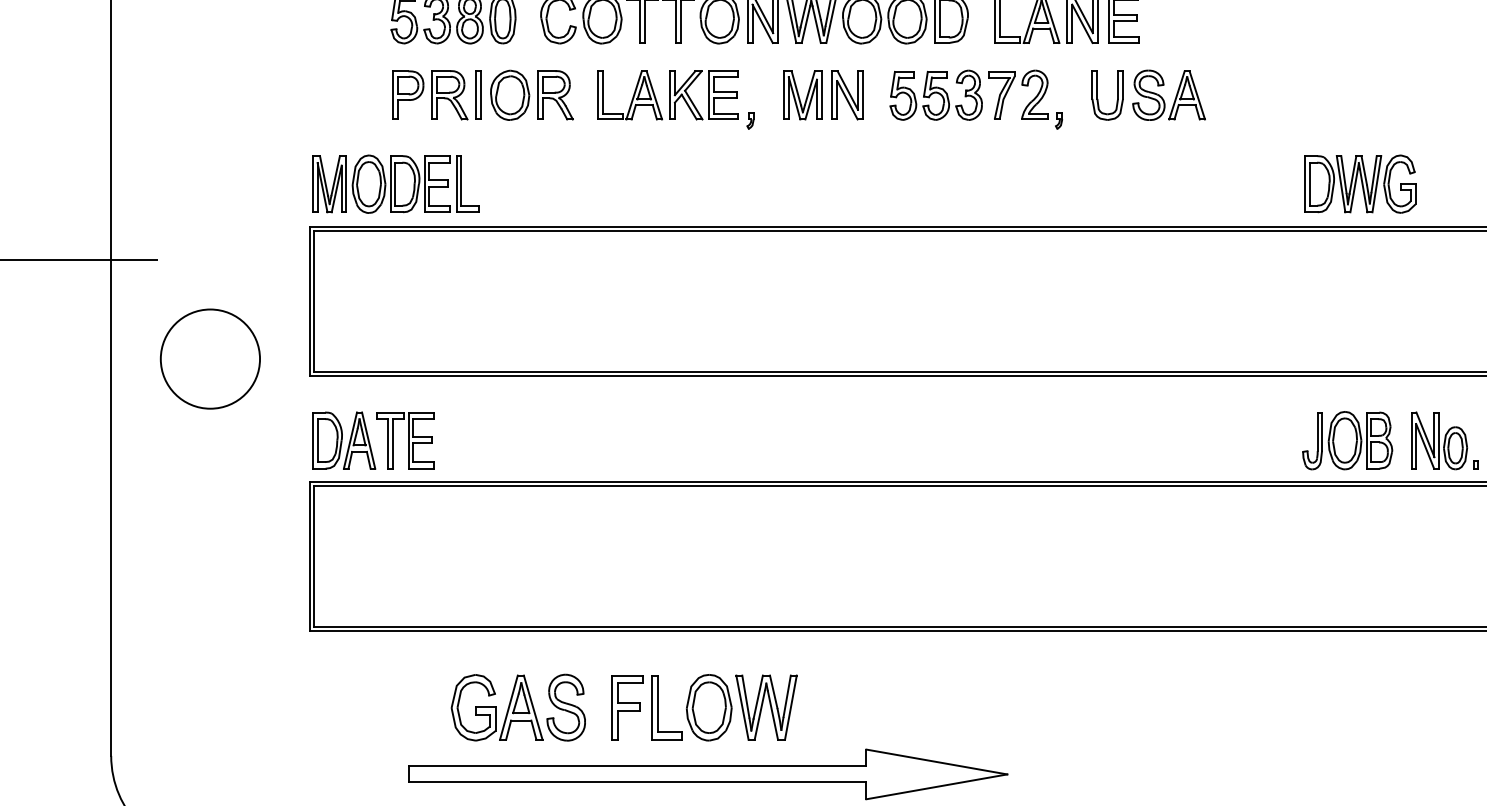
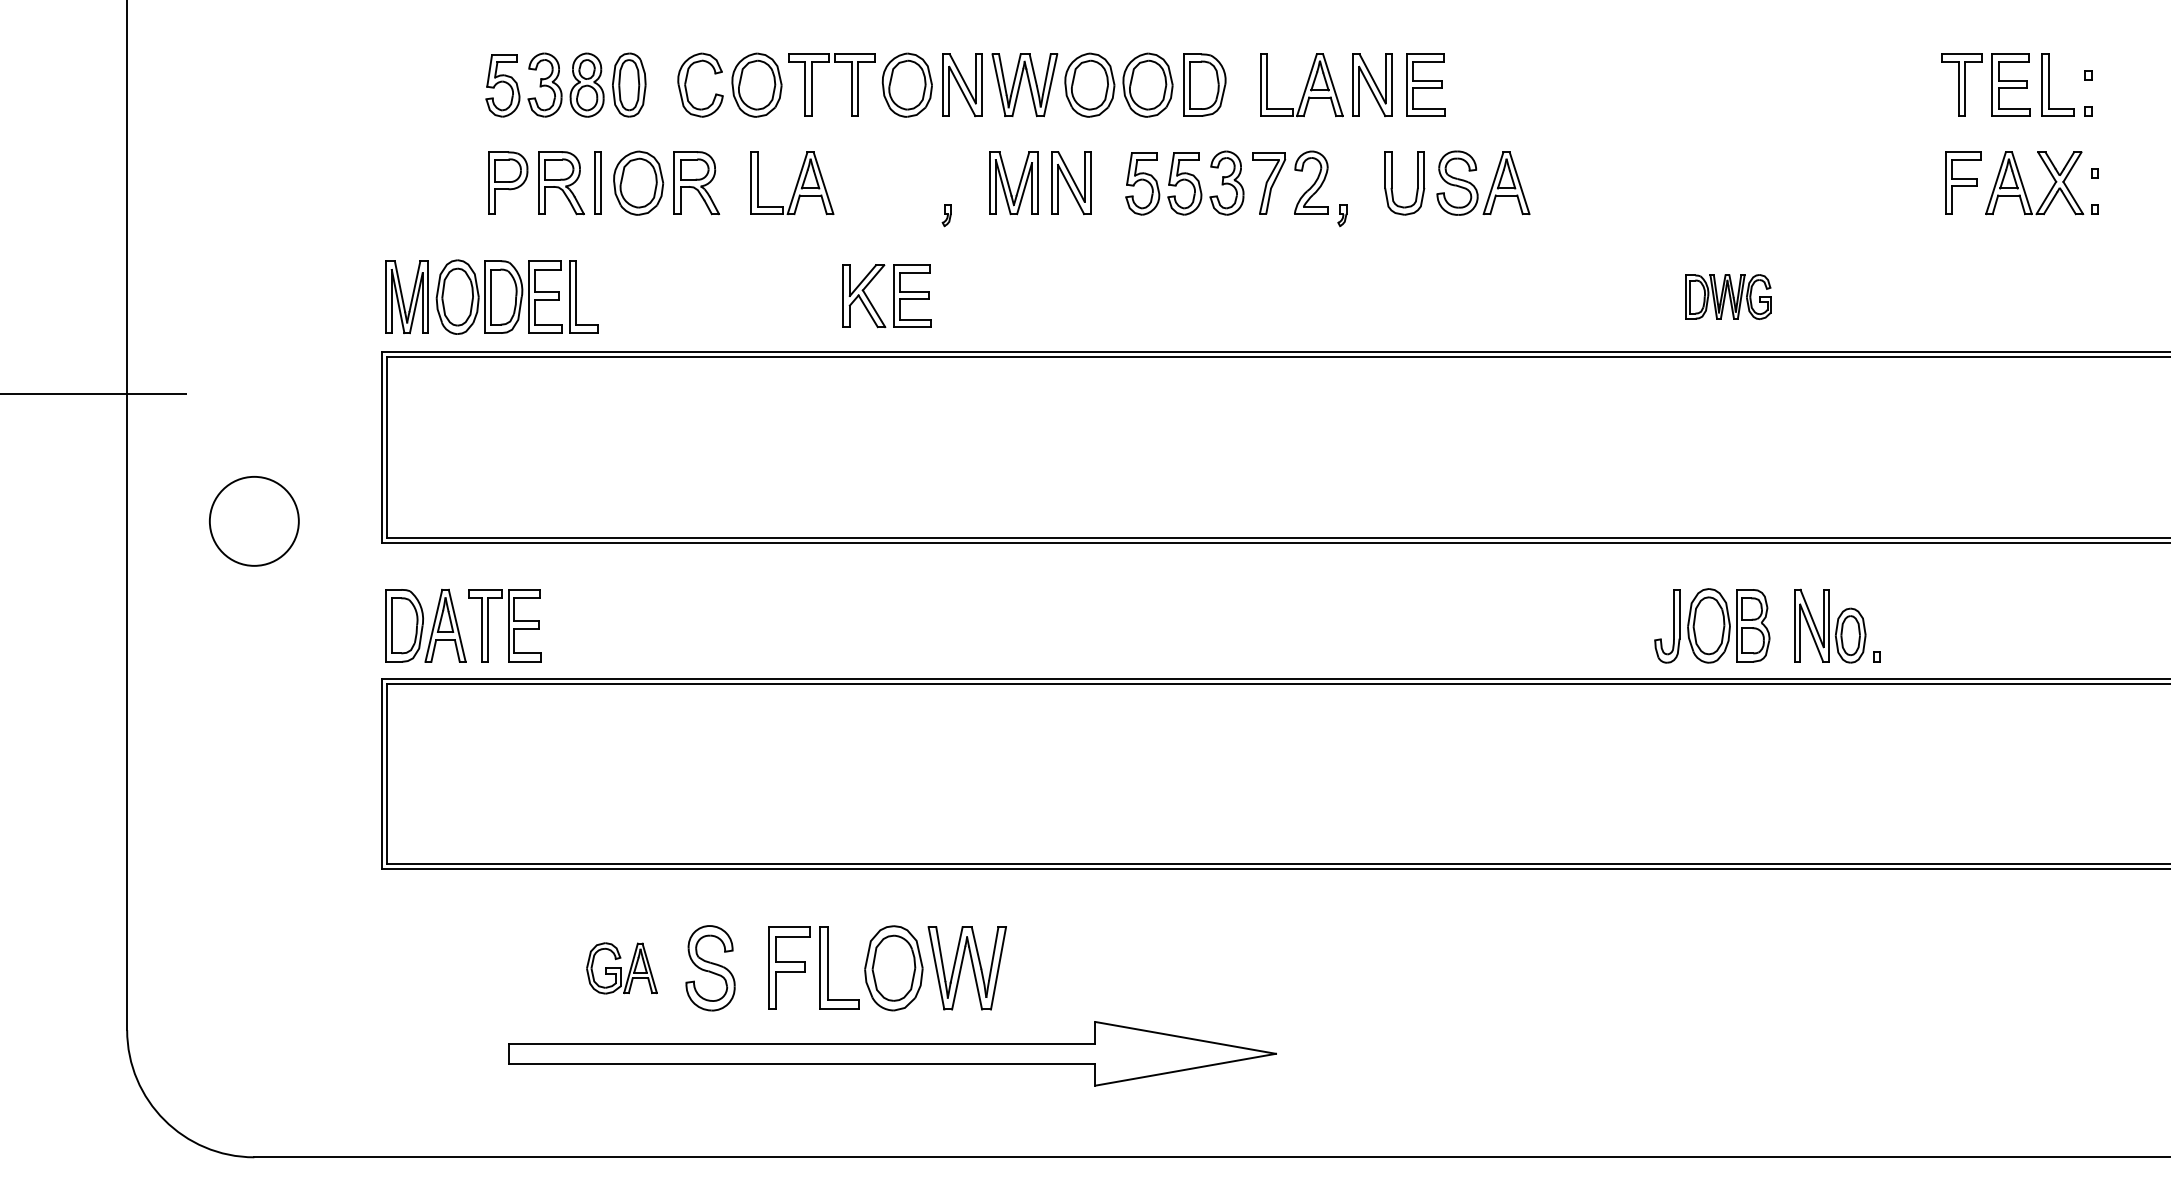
part: (708, 95) -> (893, 296), moved
part: (1360, 183) -> (1728, 296), size x0.6
circle: (209, 358) -> (253, 520), size x0.7
part: (496, 707) -> (621, 968), size x0.6

